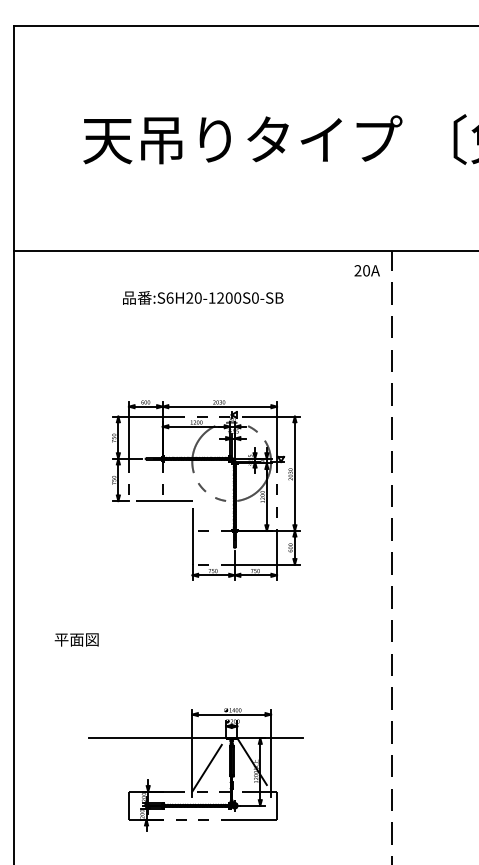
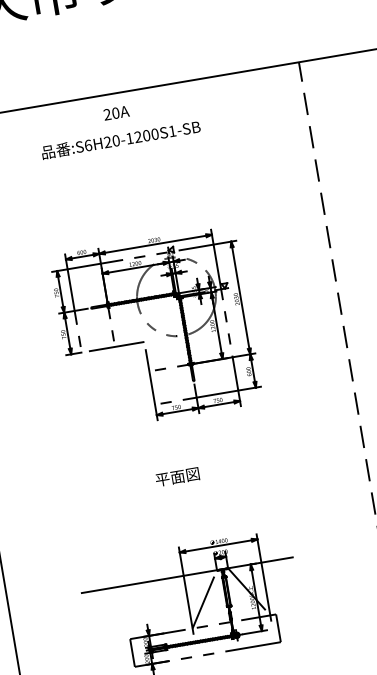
text: (366, 270) -> (115, 112), moved
text: (255, 297) -> (172, 130), :S6H20-1200S0-SB -> :S6H20-1200S1-SB
text: (76, 639) -> (177, 476), moved

